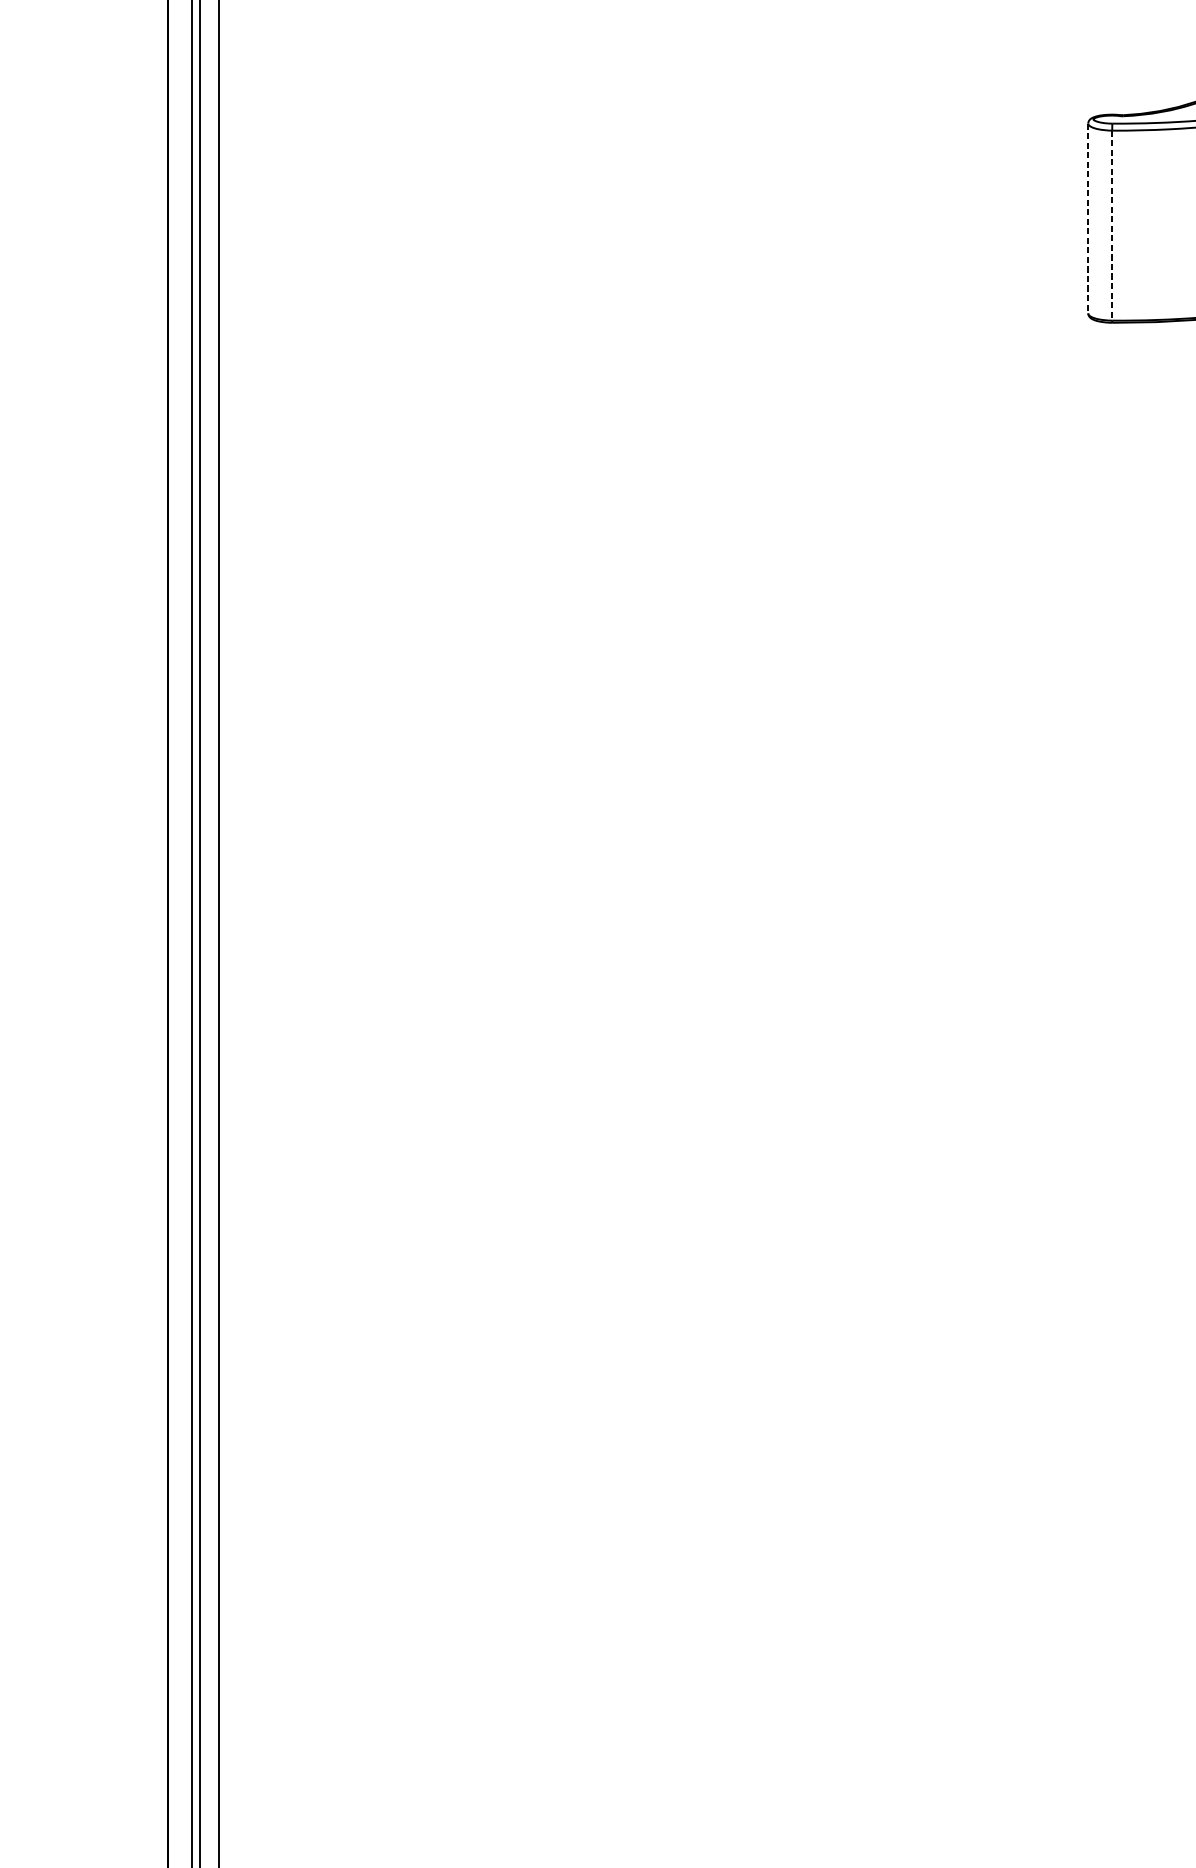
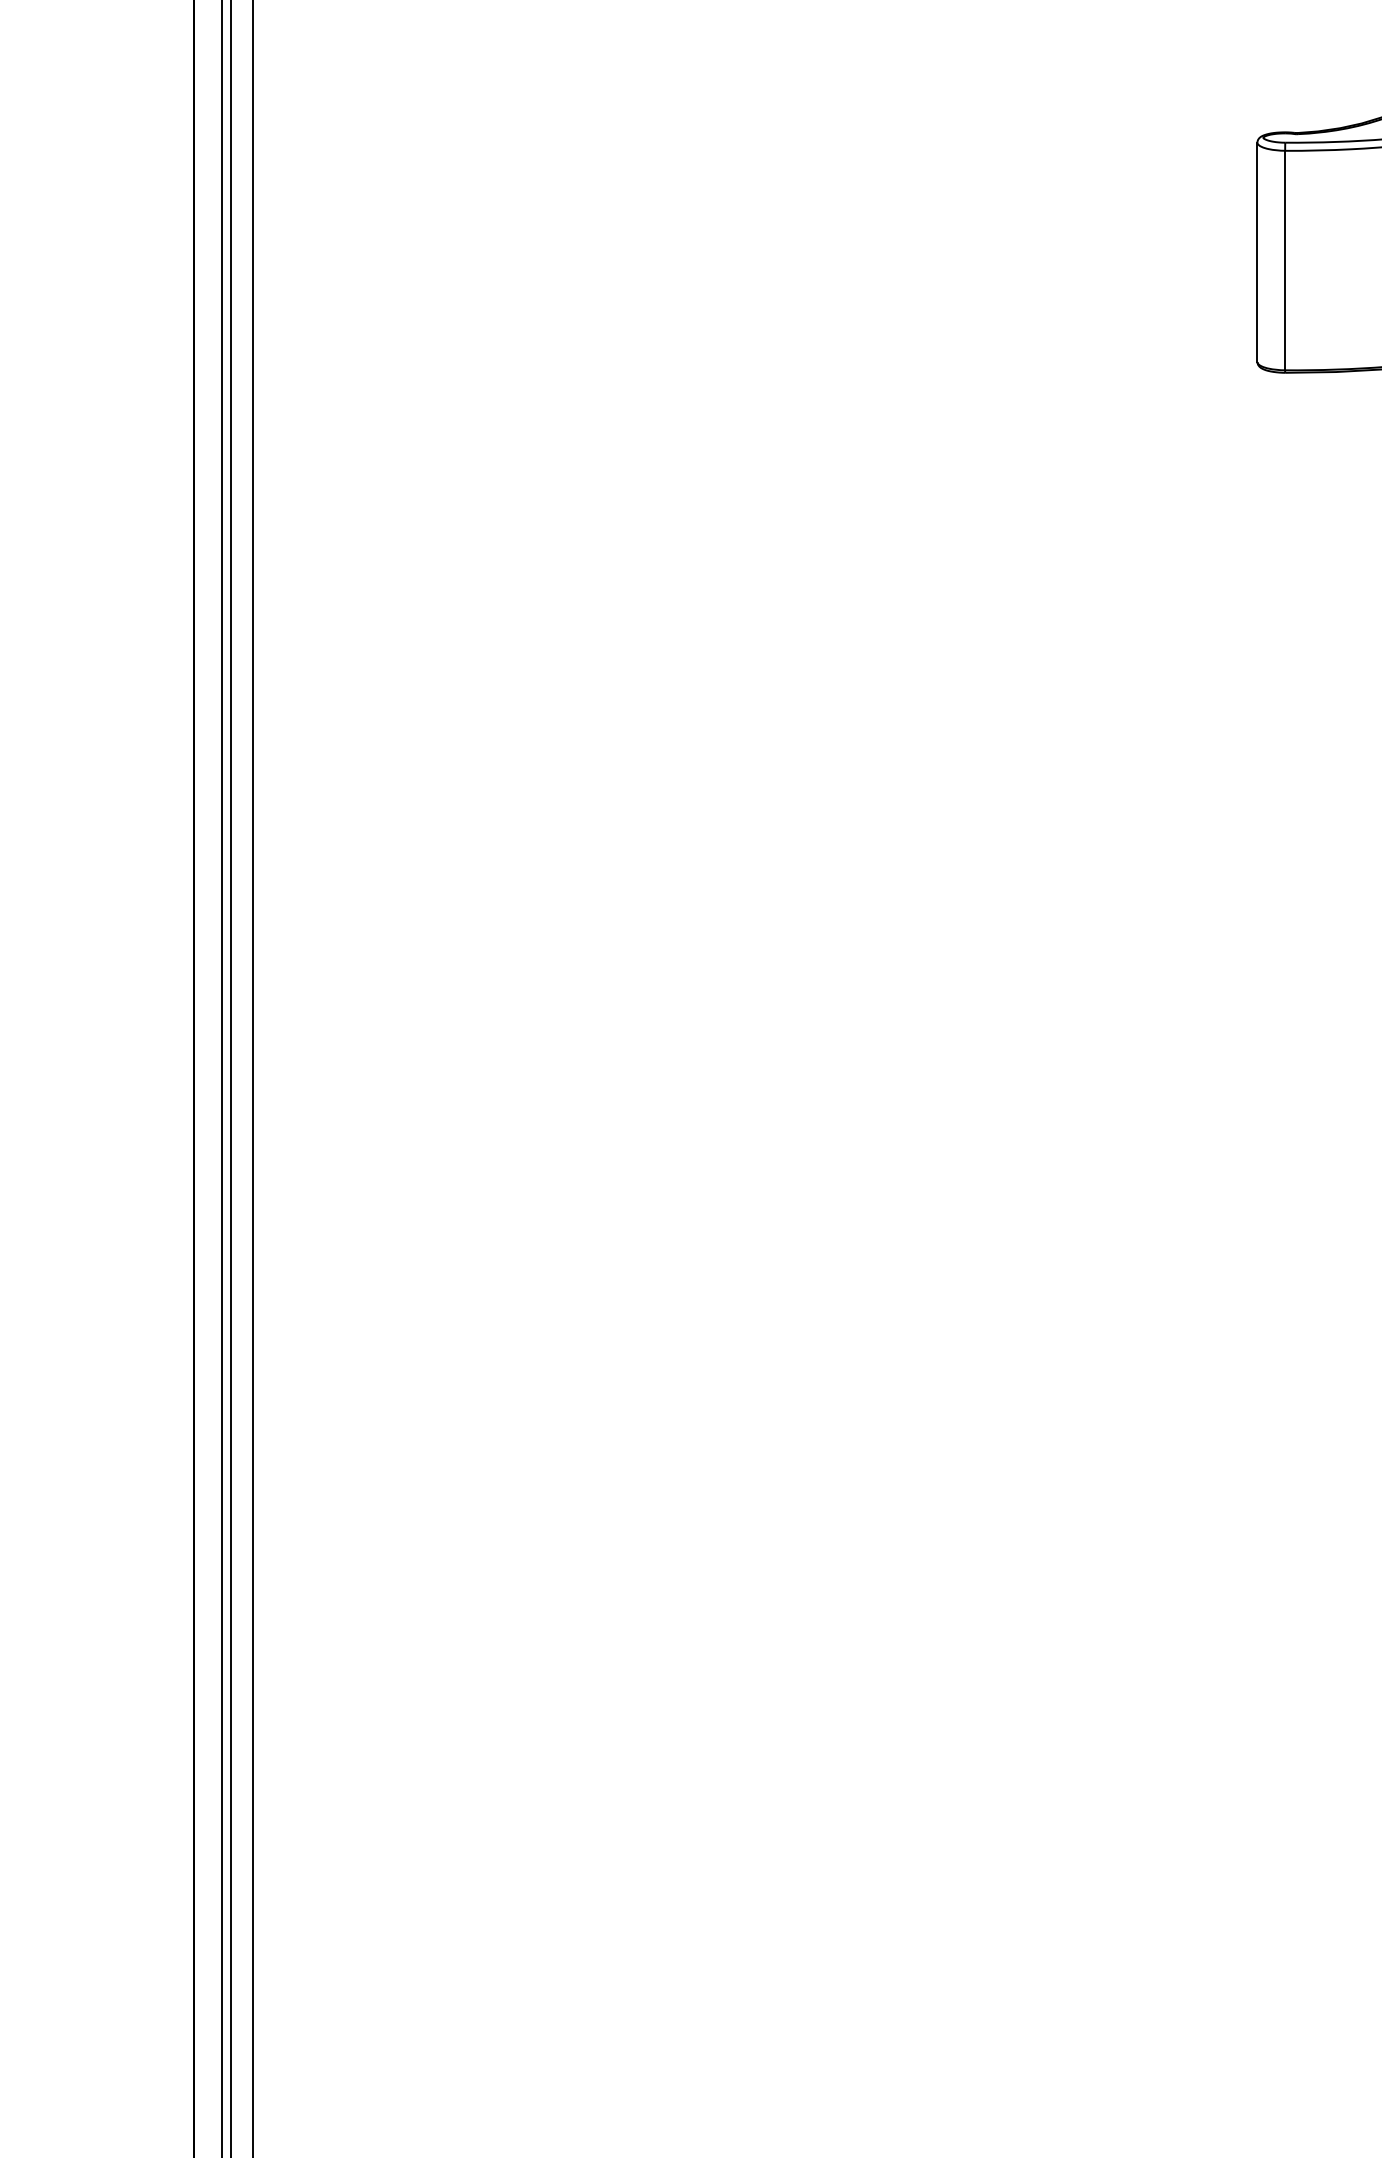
line: (1088, 218) -> (1257, 252), dashed -> solid
line: (1112, 225) -> (1285, 260), dashed -> solid

